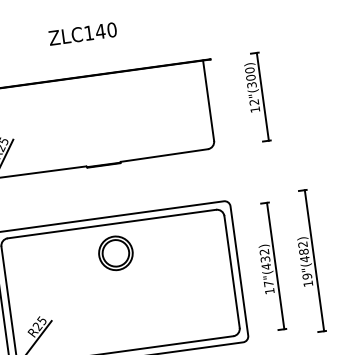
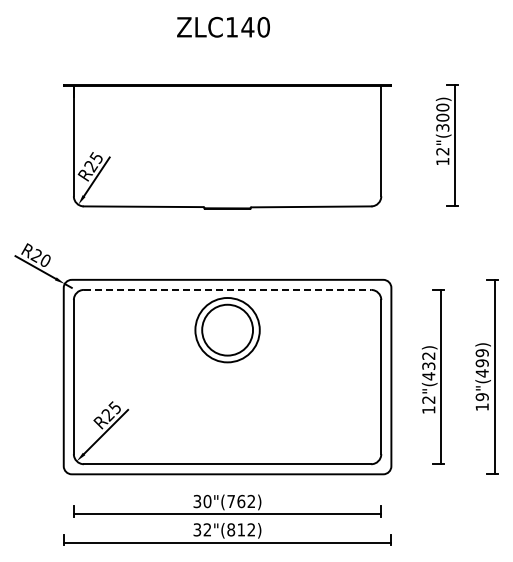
line: (111, 223) -> (227, 289), solid -> dashed
text: (302, 248) -> (481, 358), 19"(482) -> 19"(499)
part: (115, 253) -> (227, 330), size x1.4
text: (268, 283) -> (428, 399), 17"(432) -> 12"(432)

